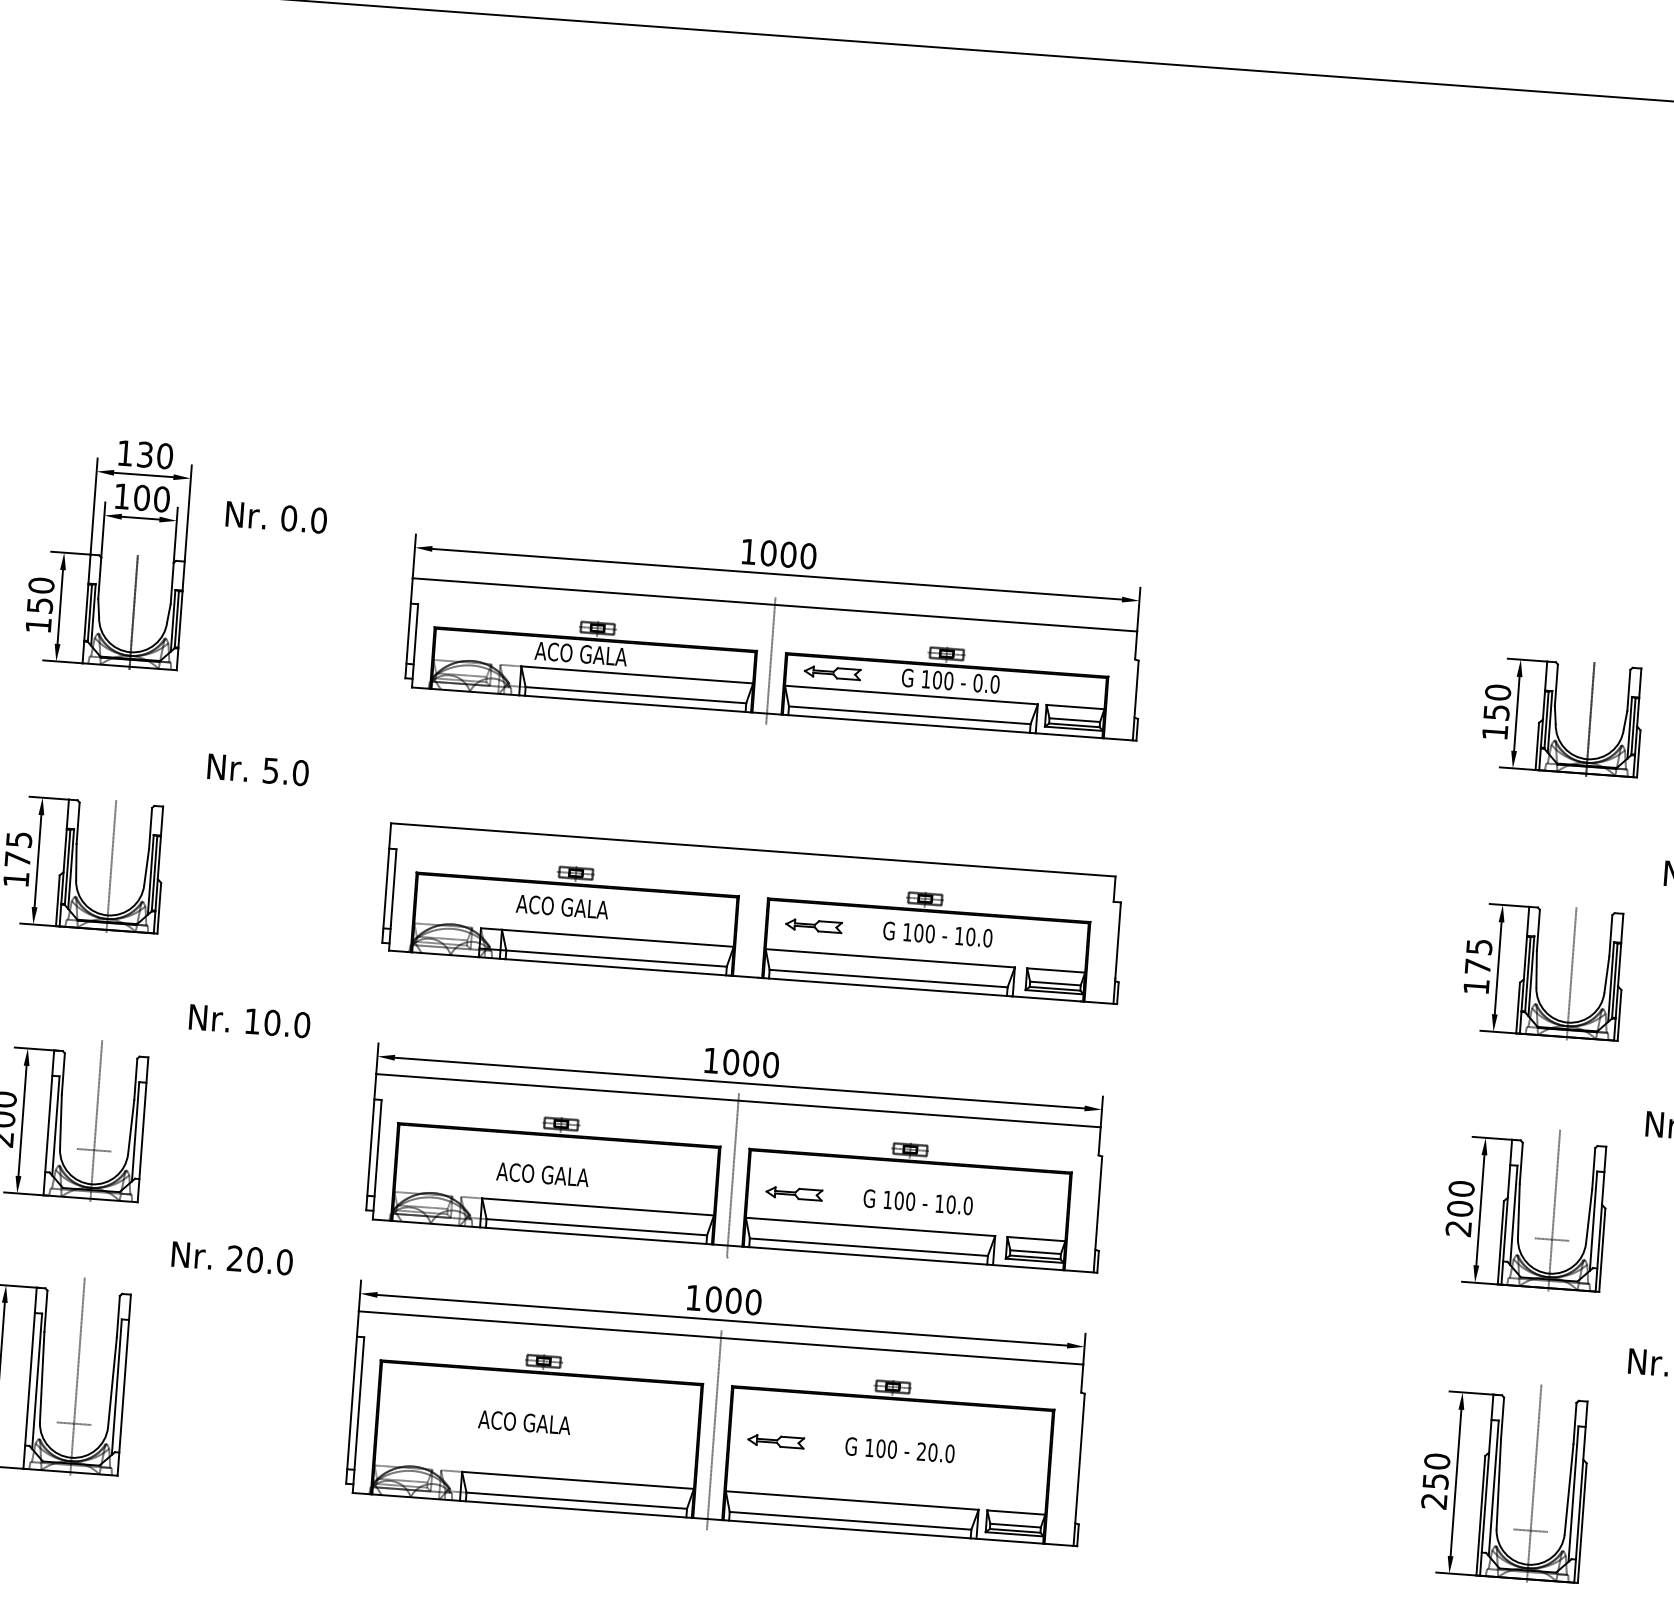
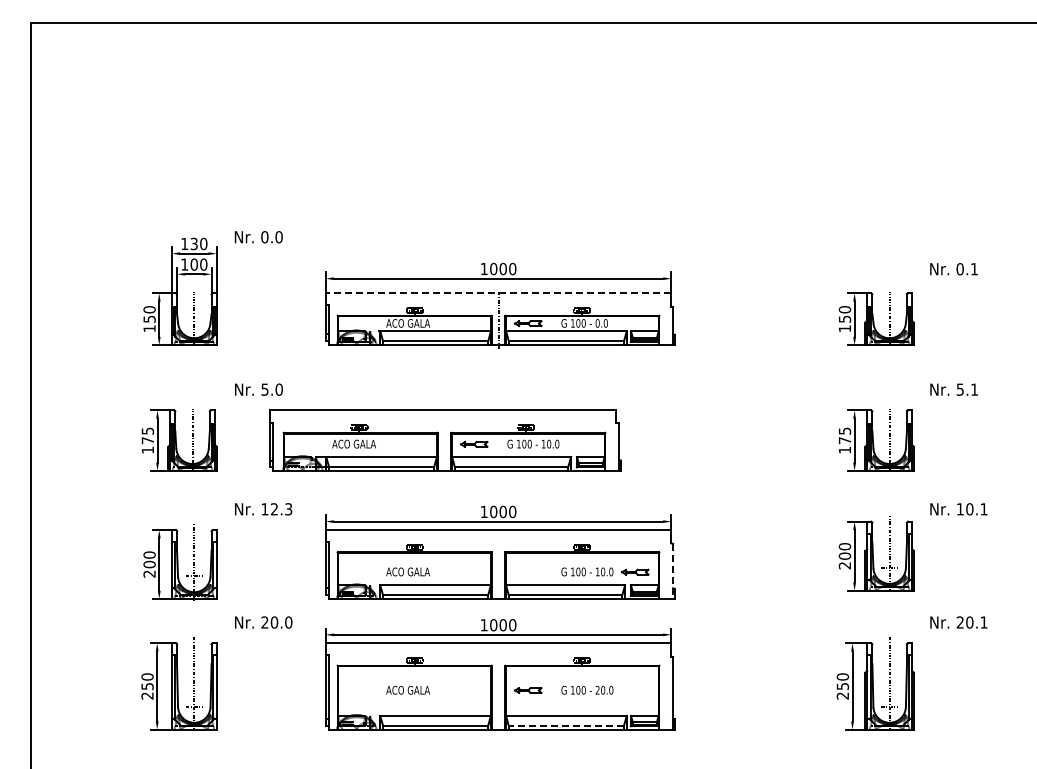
text: (275, 518) -> (258, 237), moved
line: (774, 605) -> (498, 293), solid -> dashed
part: (754, 913) -> (445, 440), moved
text: (287, 1024) -> (281, 509), 10.0 -> 12.3
line: (733, 1175) -> (498, 565), removed
part: (794, 1192) -> (635, 571), moved
line: (1098, 1214) -> (673, 571), solid -> dashed
line: (714, 1430) -> (498, 687), removed
line: (850, 1520) -> (566, 725), solid -> dashed

